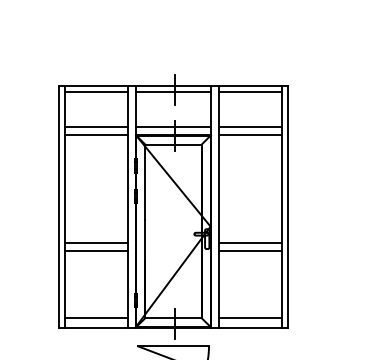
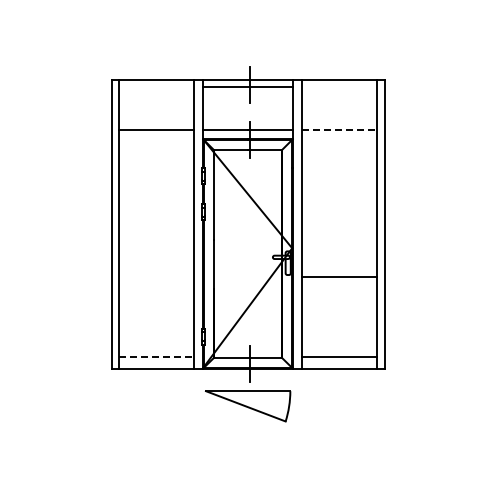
line: (95, 91) -> (155, 87), removed
line: (250, 91) -> (339, 87), removed
line: (251, 127) -> (340, 129), solid -> dashed
line: (95, 135) -> (155, 139), removed
line: (250, 135) -> (339, 139), removed
line: (95, 242) -> (155, 267), removed
line: (250, 242) -> (339, 267), removed
line: (95, 251) -> (155, 277), removed
line: (96, 318) -> (156, 357), solid -> dashed

